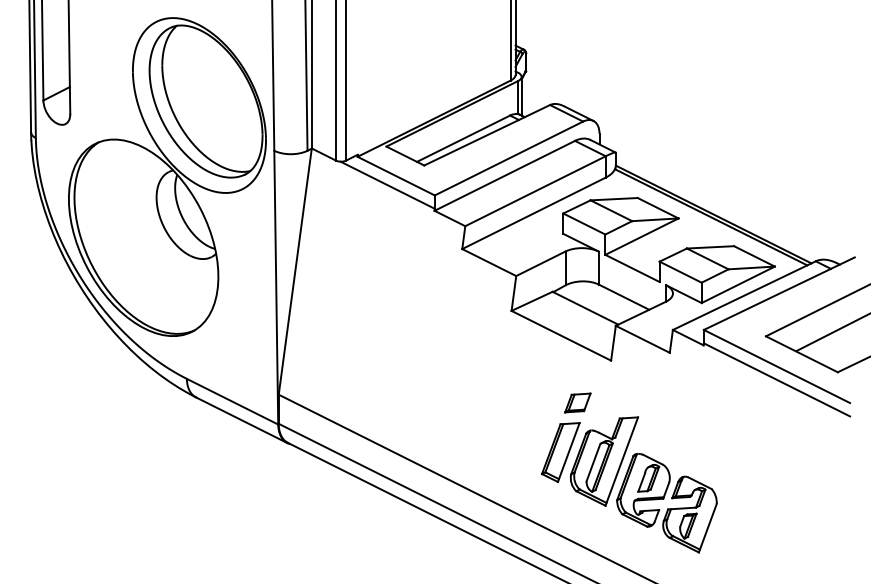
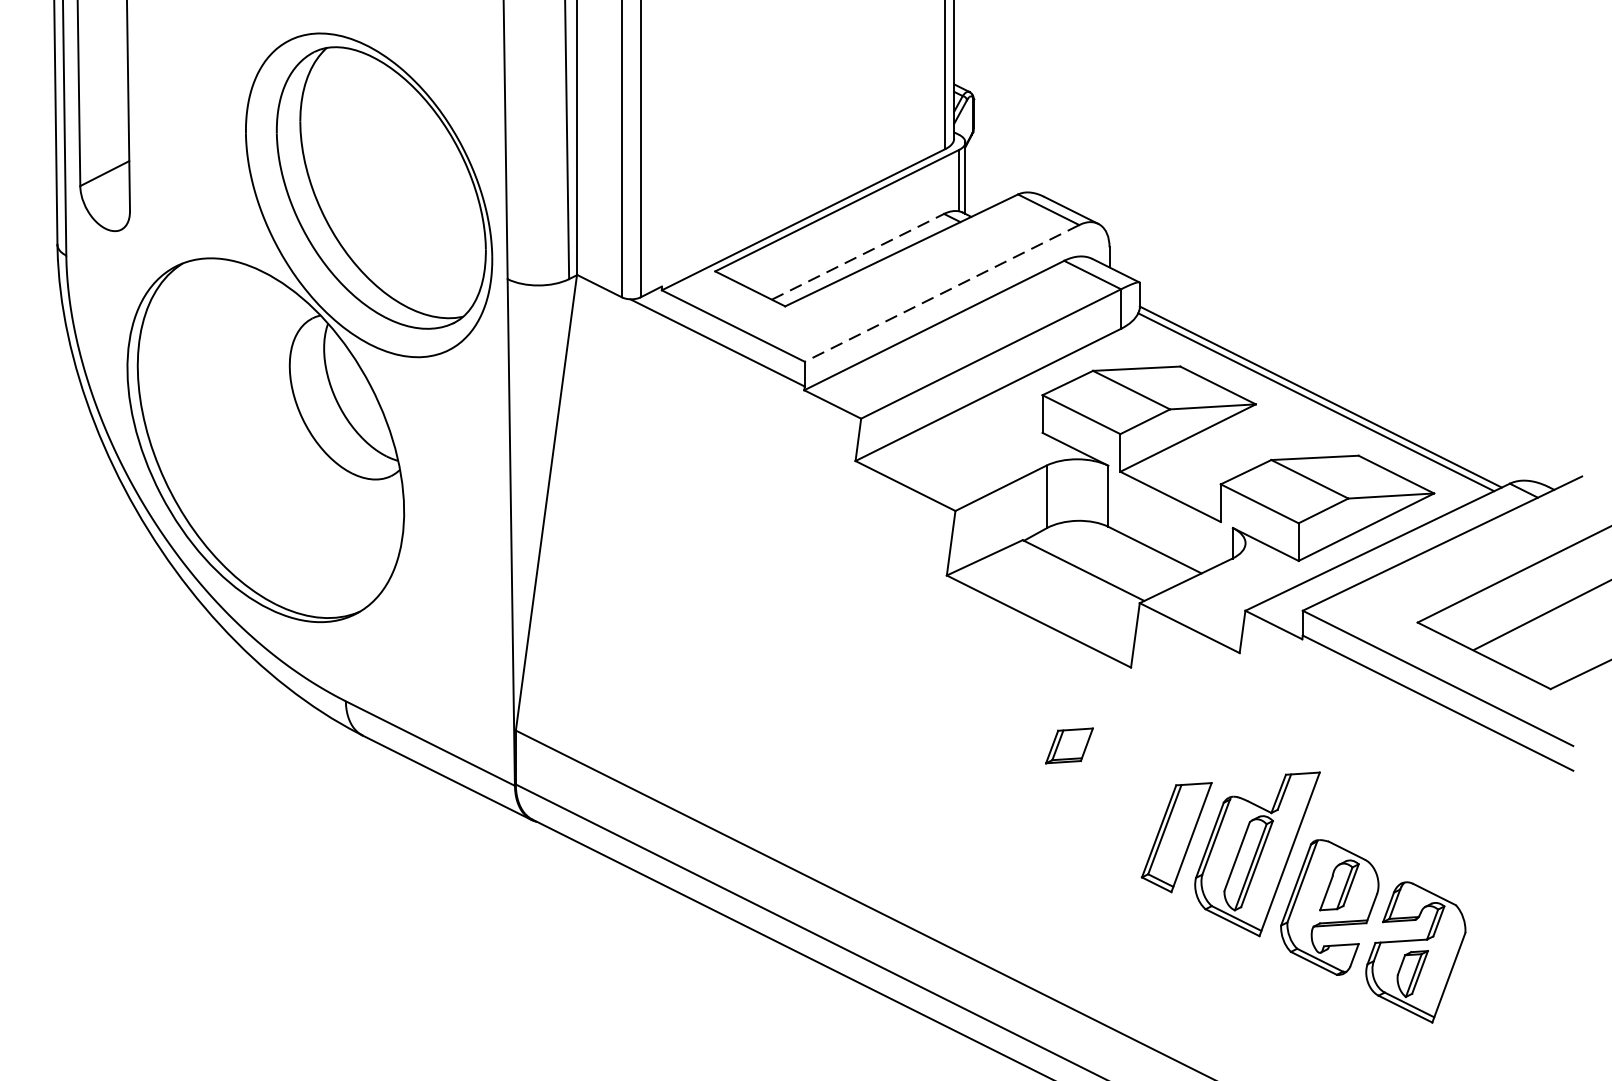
line: (463, 138) -> (857, 256), solid -> dashed
line: (509, 158) -> (942, 293), solid -> dashed
part: (628, 484) -> (1302, 896), moved

